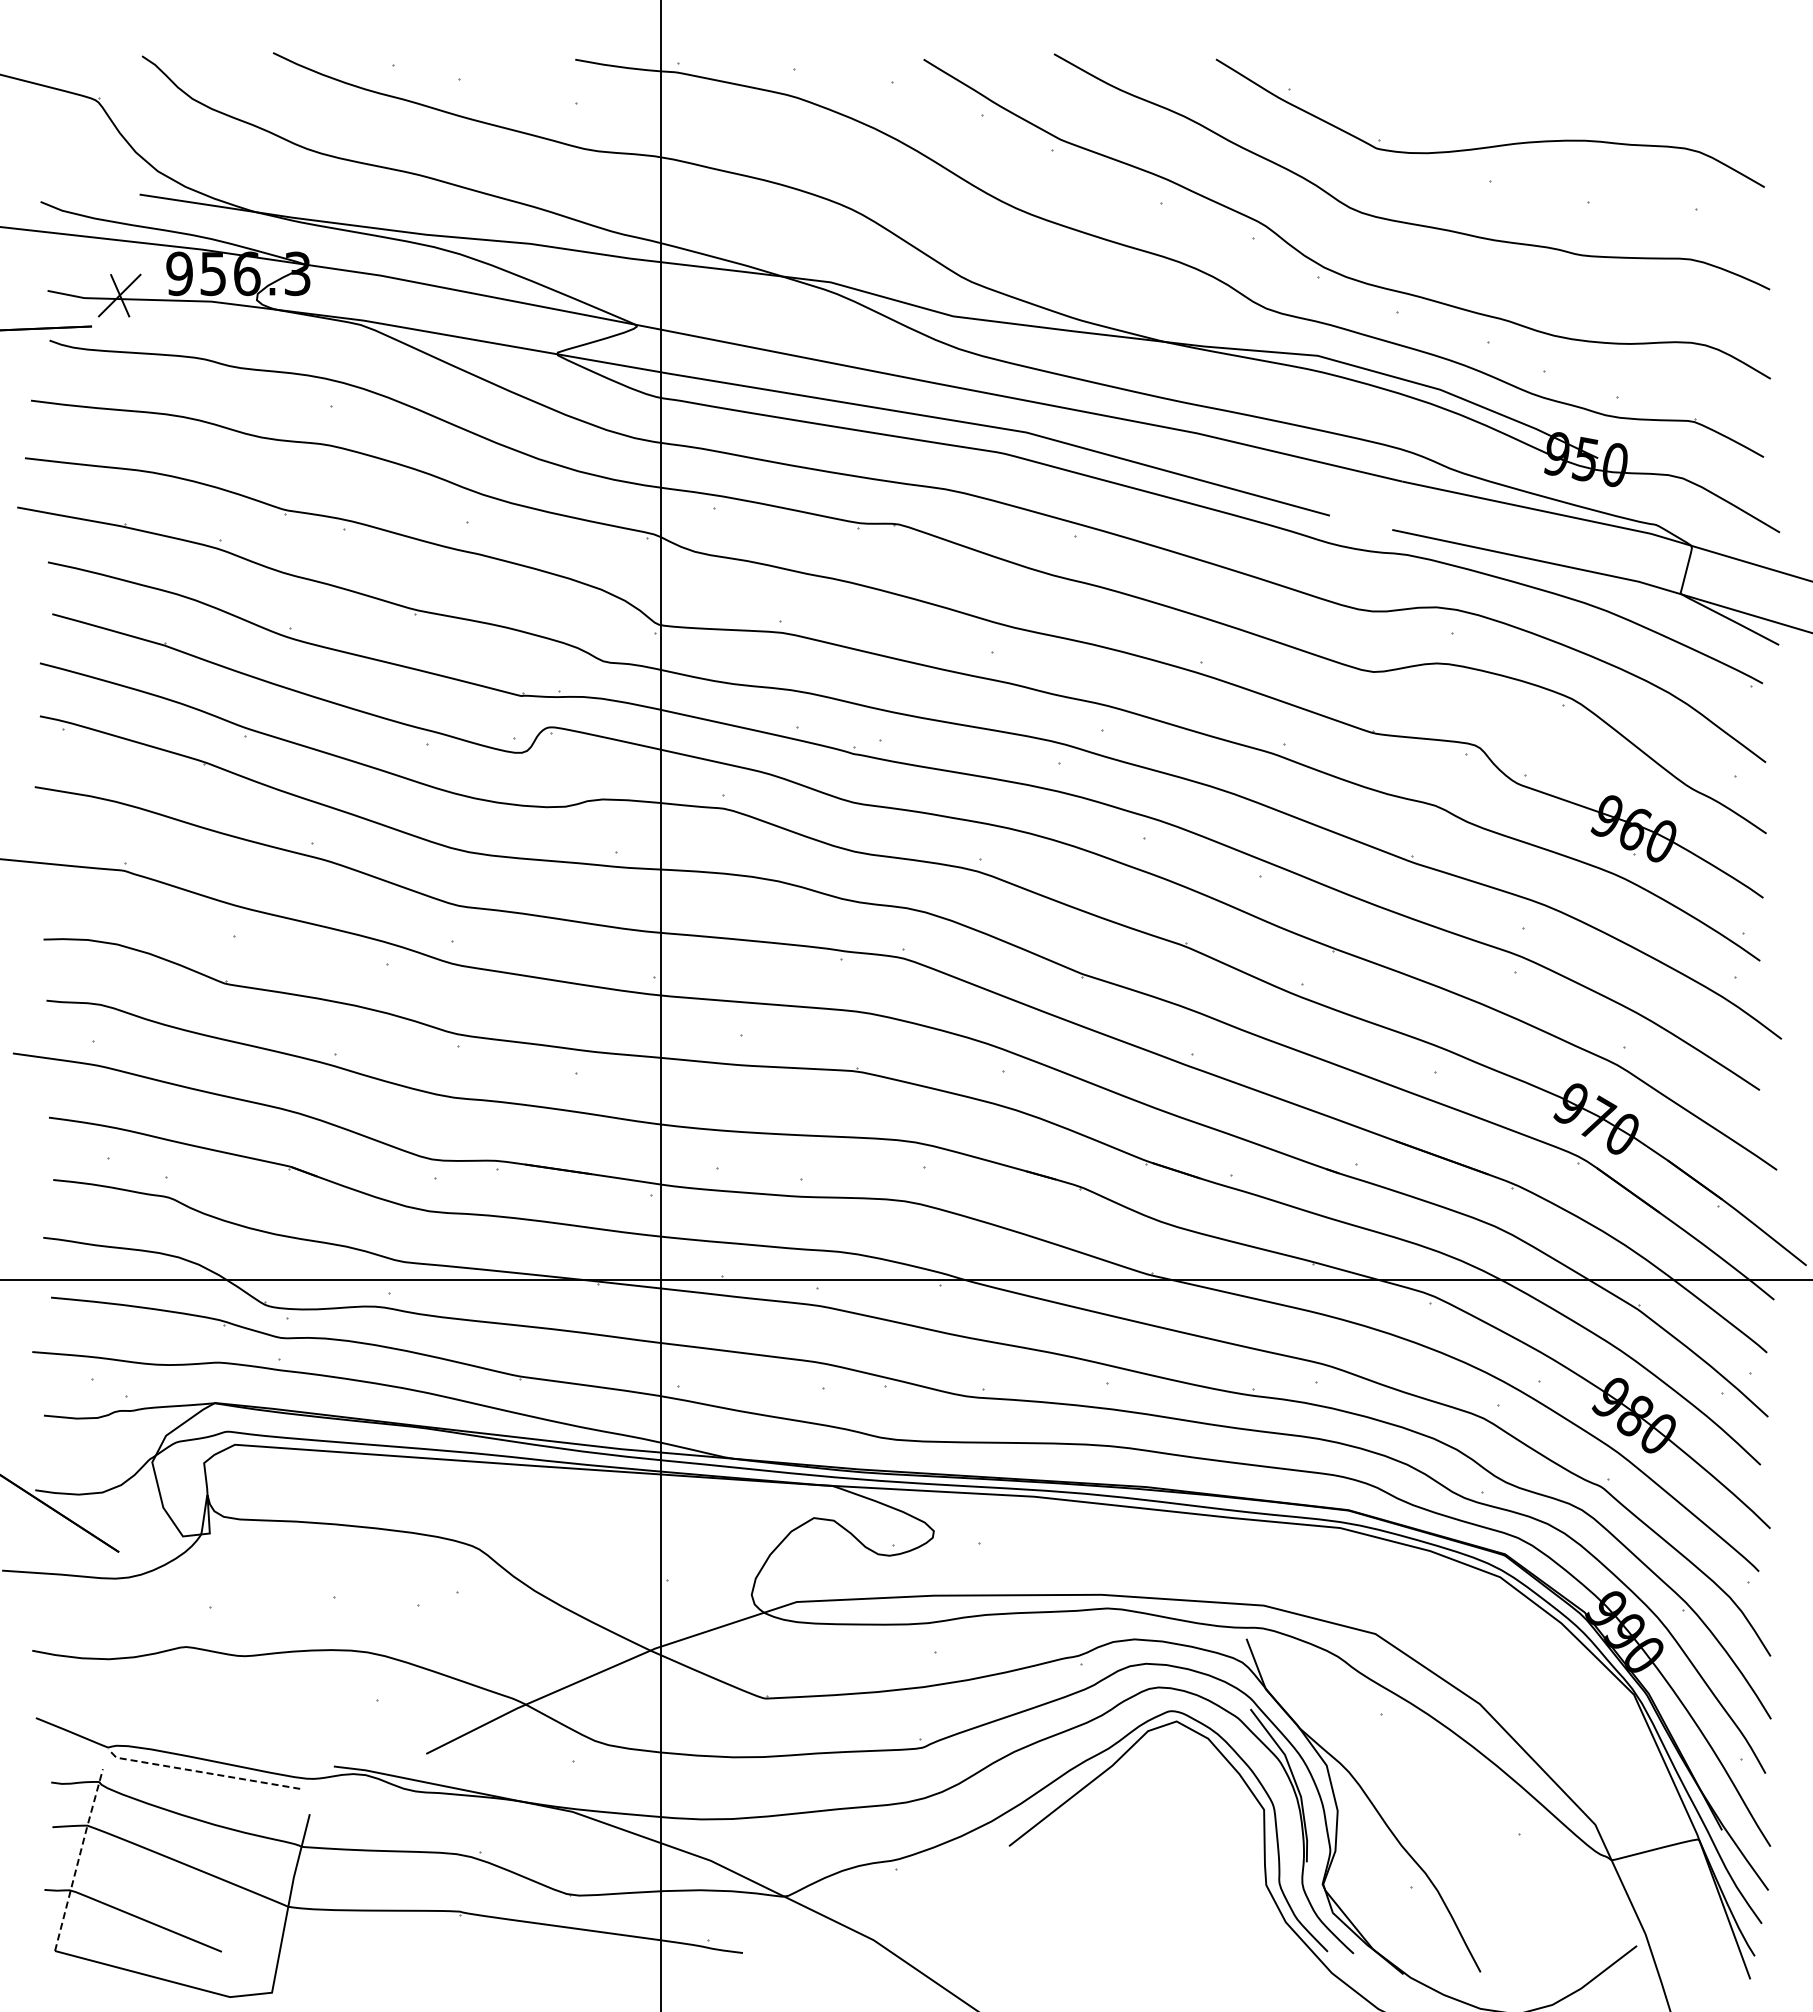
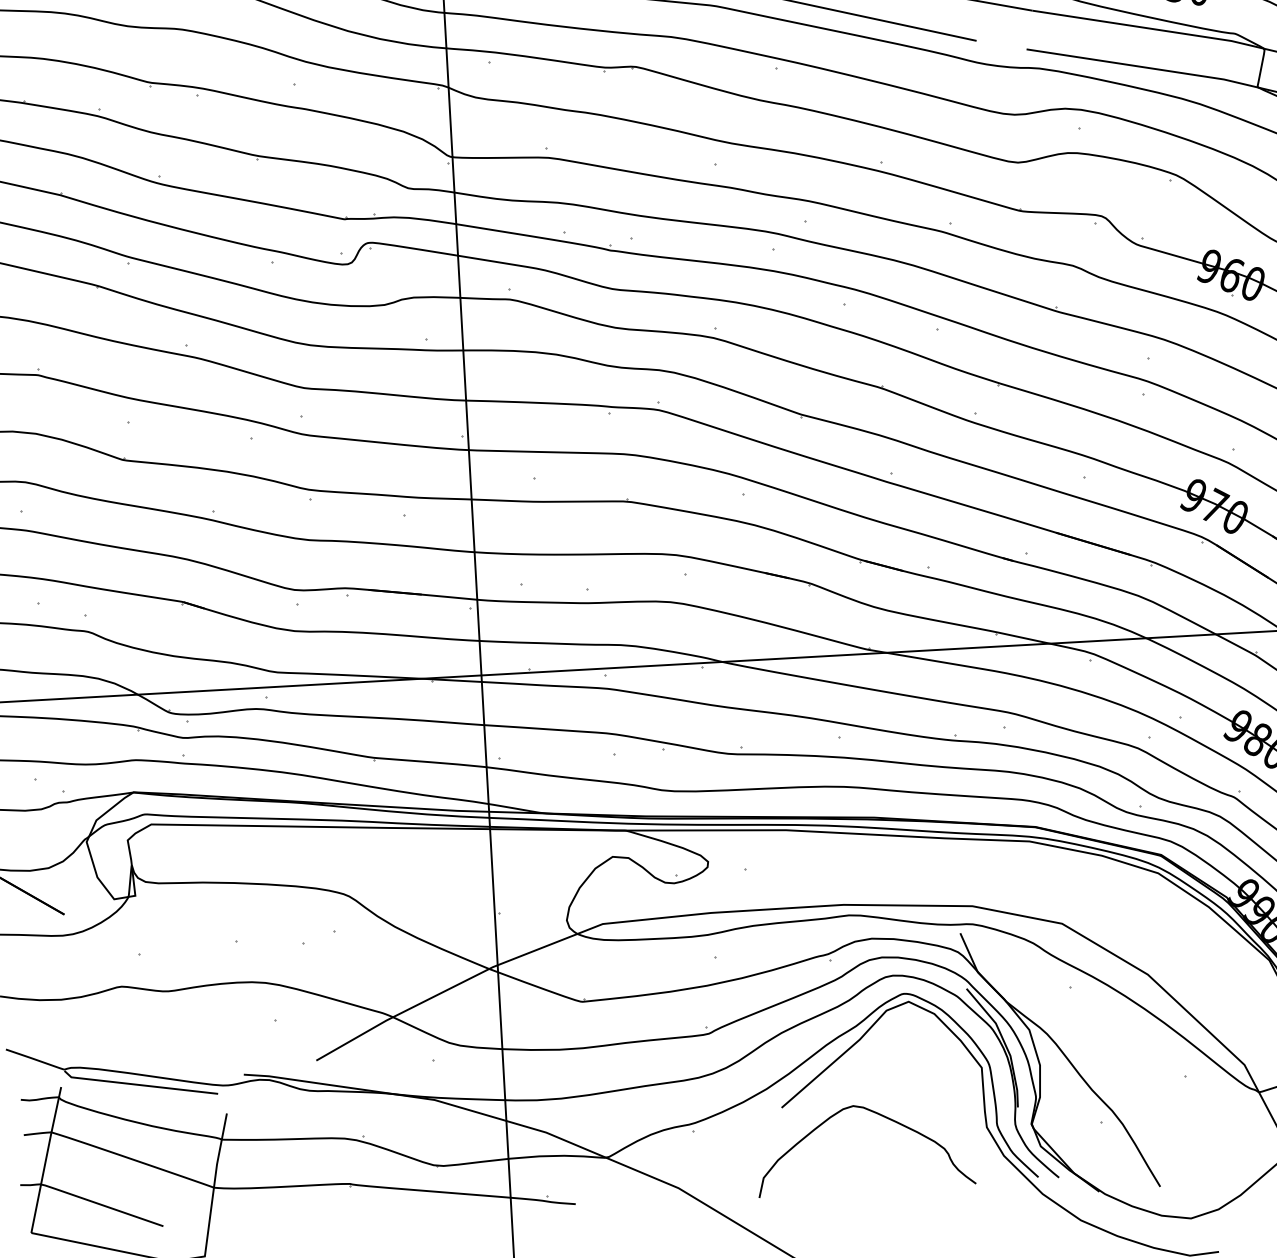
line: (201, 1772) -> (139, 1085), dashed -> solid
line: (78, 1859) -> (45, 1159), dashed -> solid
curve: (1133, 1863) -> (880, 1116), added

